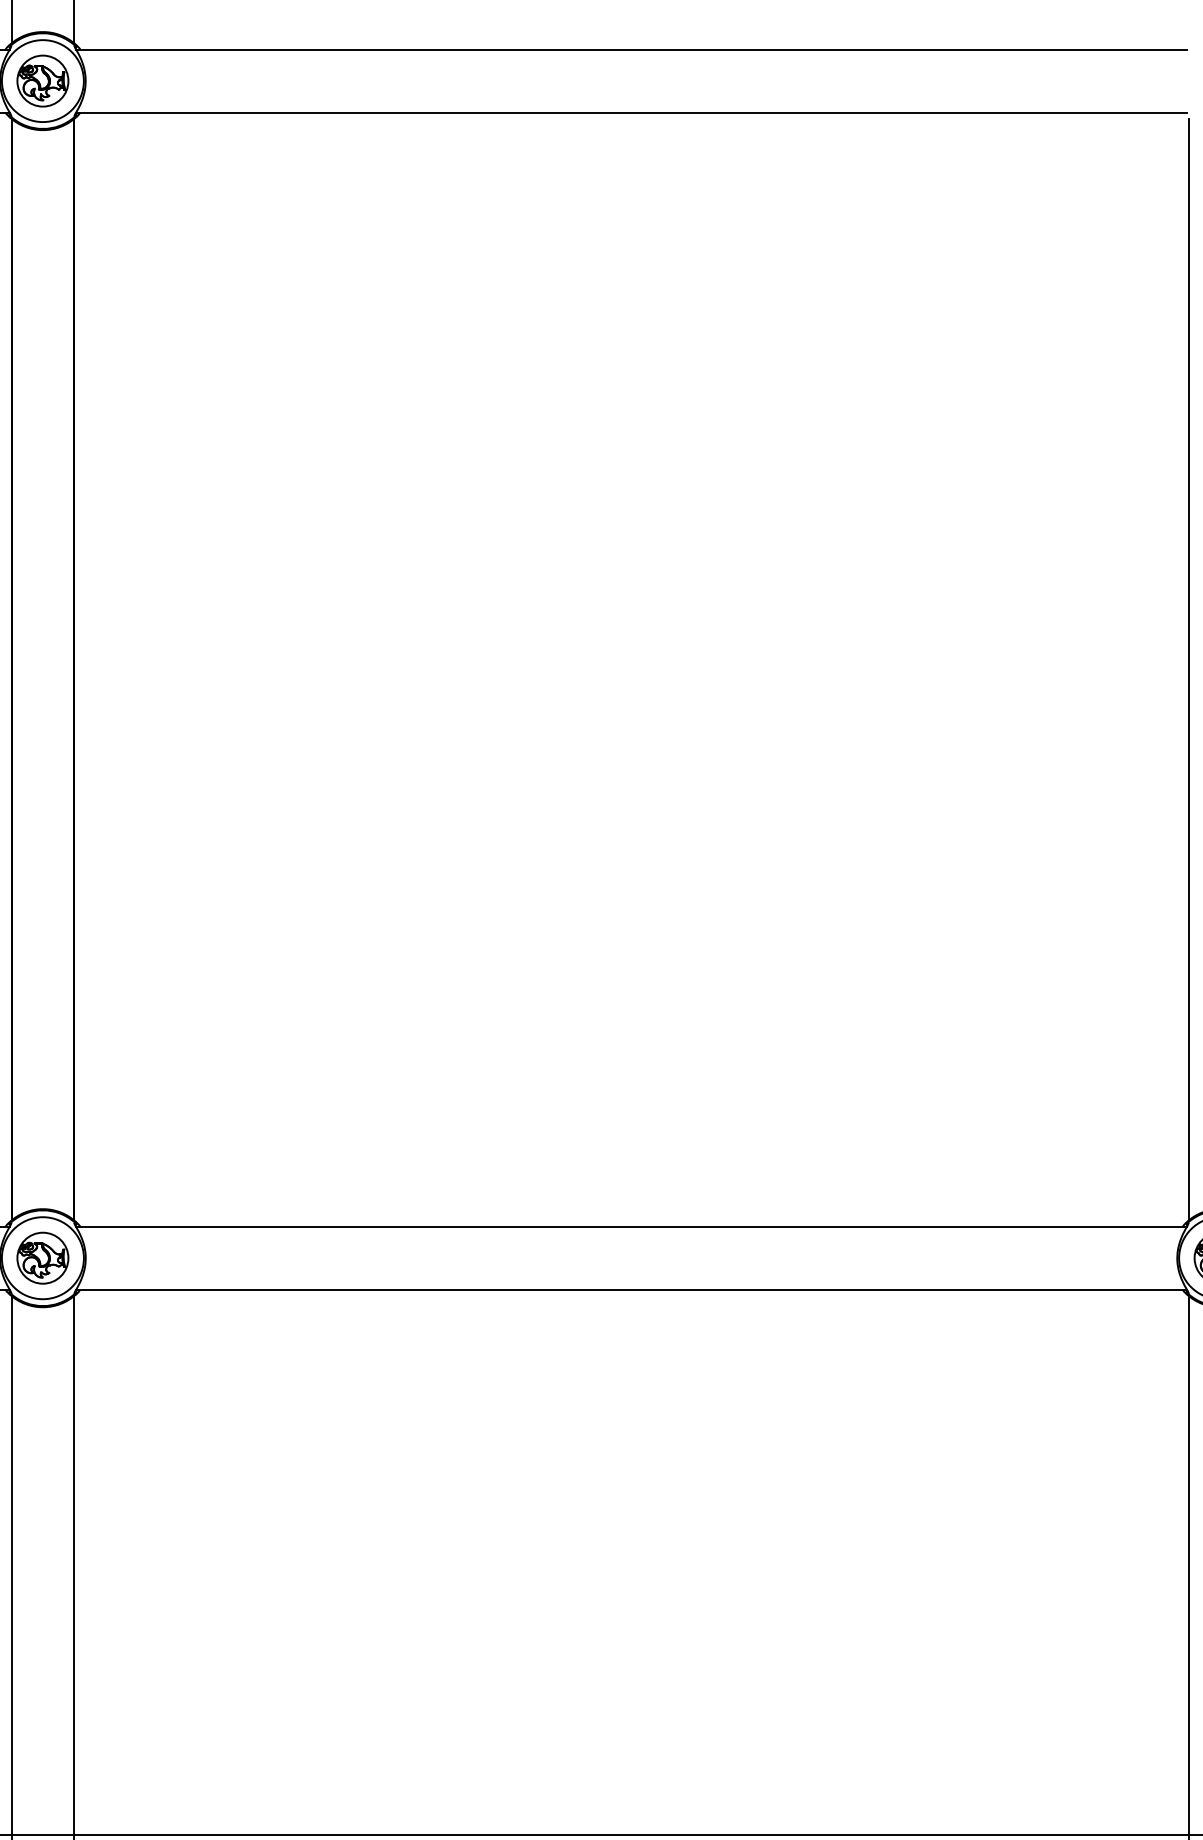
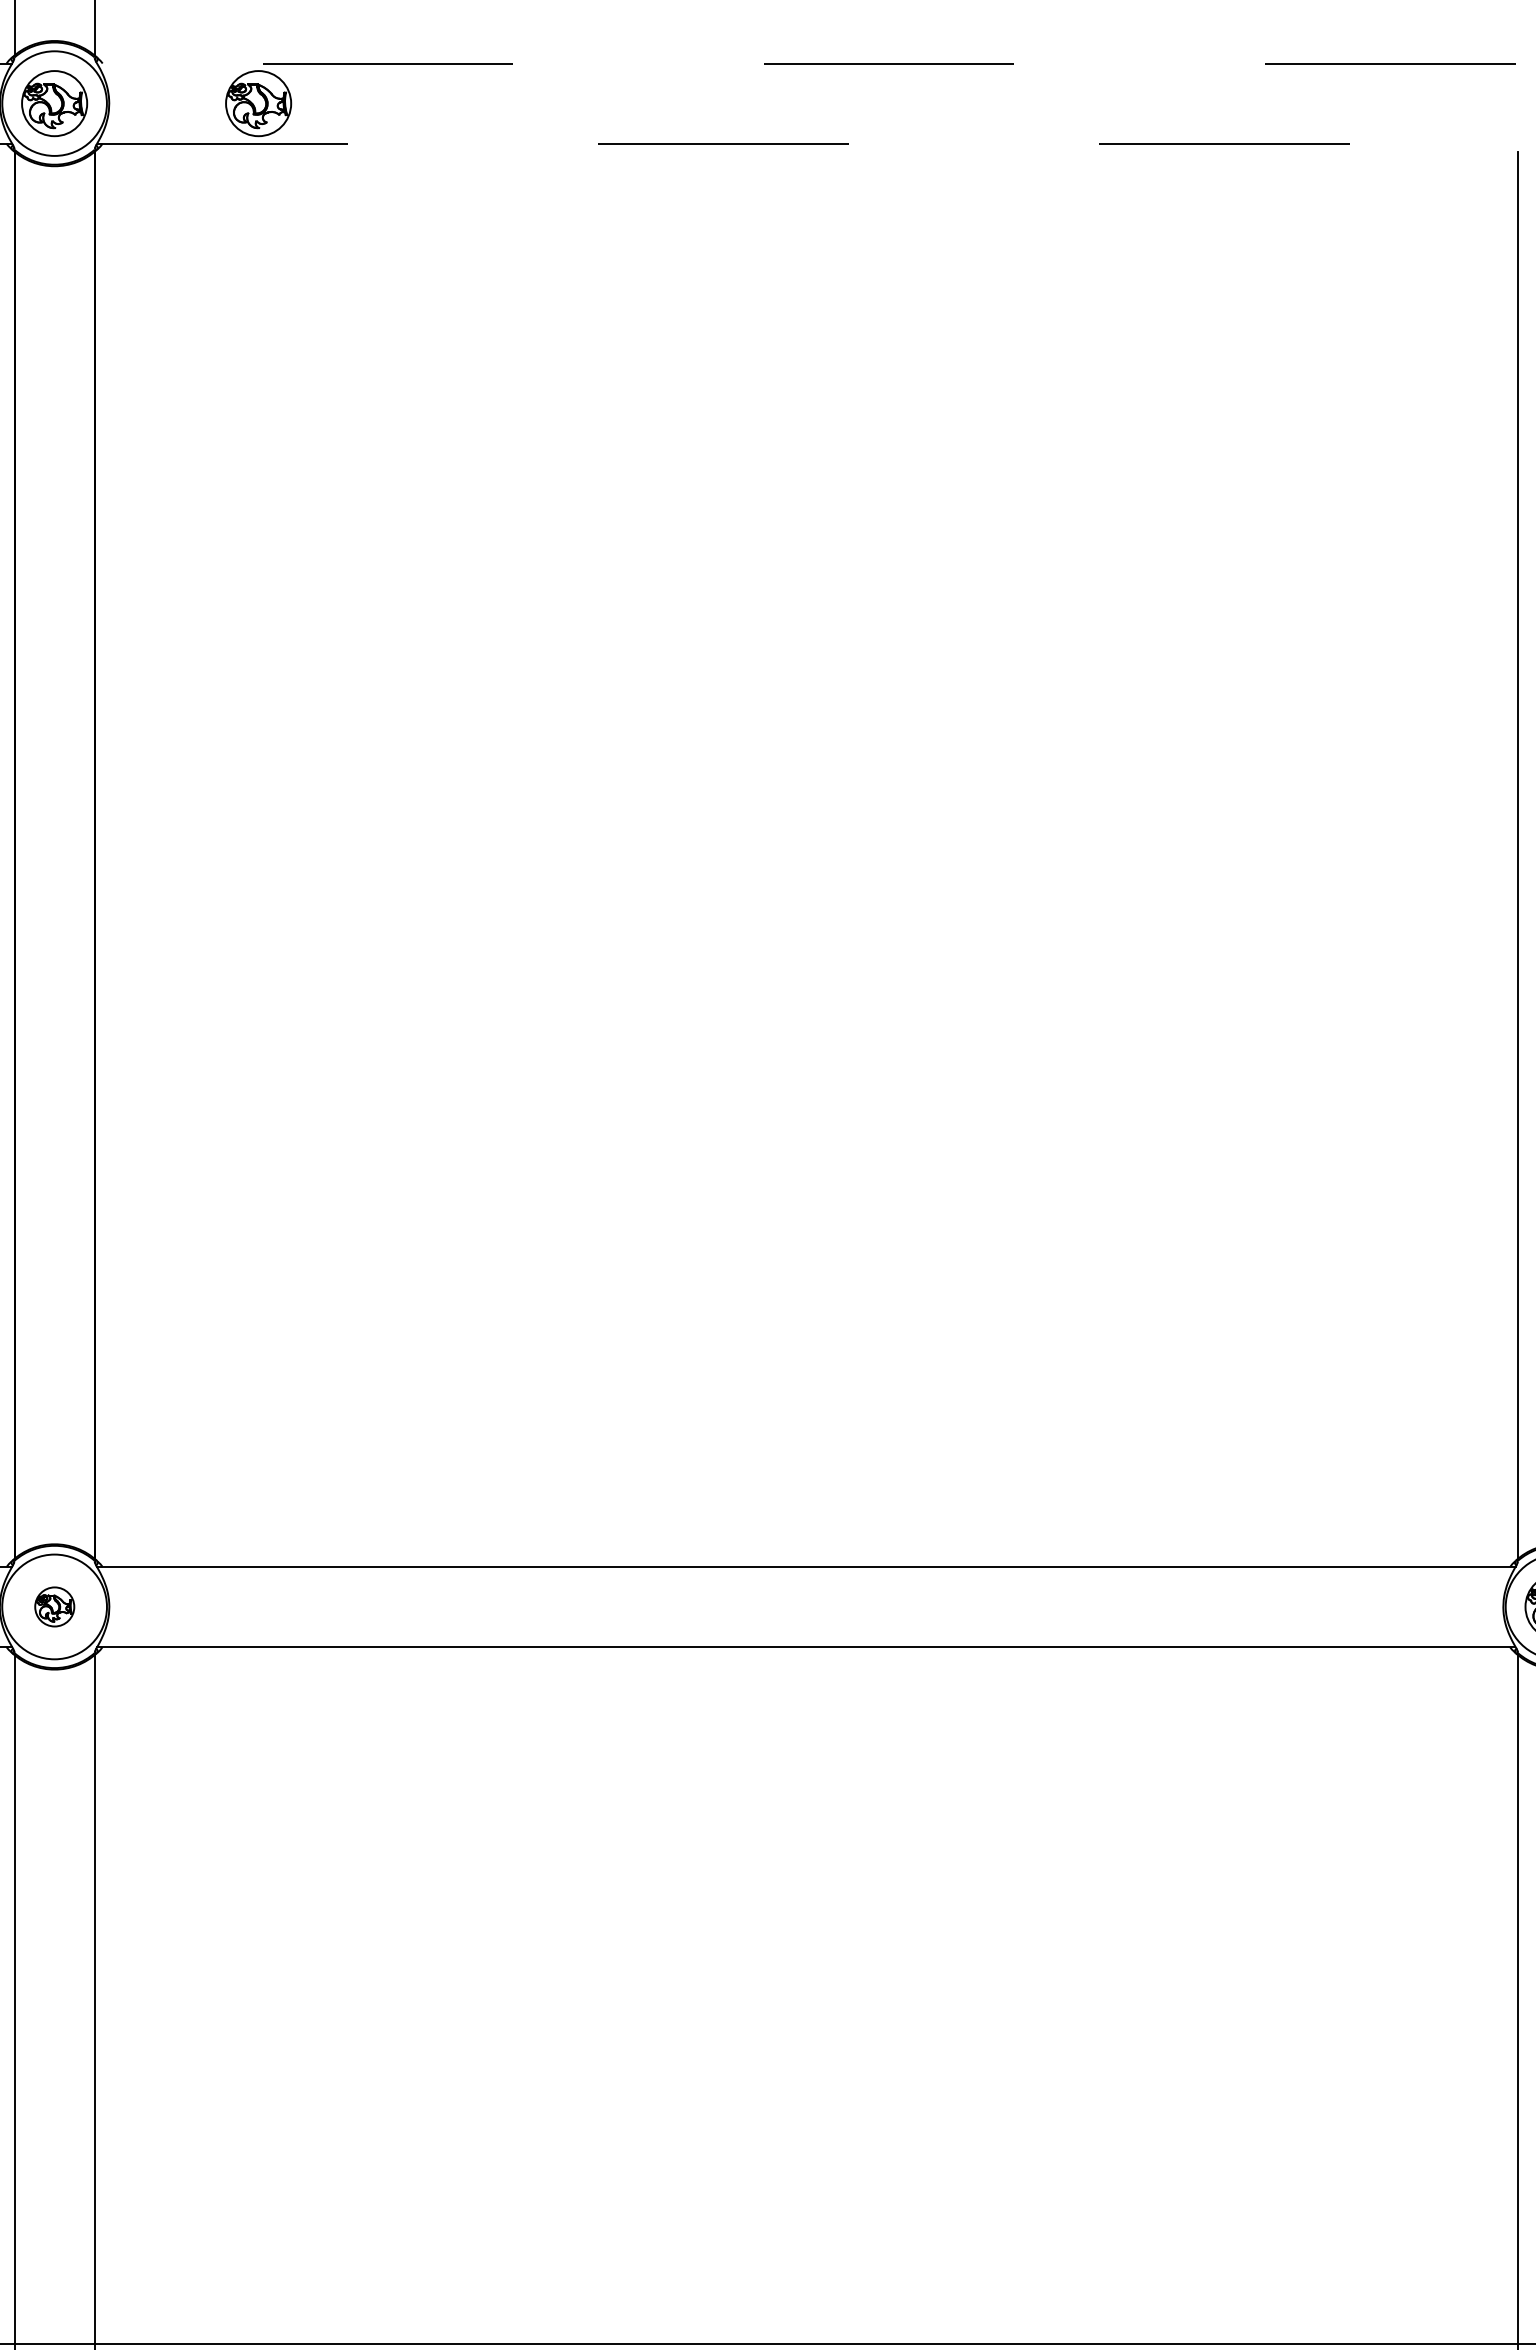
line: (630, 49) -> (805, 63), solid -> dashed
part: (202, 81) -> (258, 103), added
line: (631, 112) -> (806, 143), solid -> dashed
part: (42, 1257) -> (54, 1606), size x0.6

